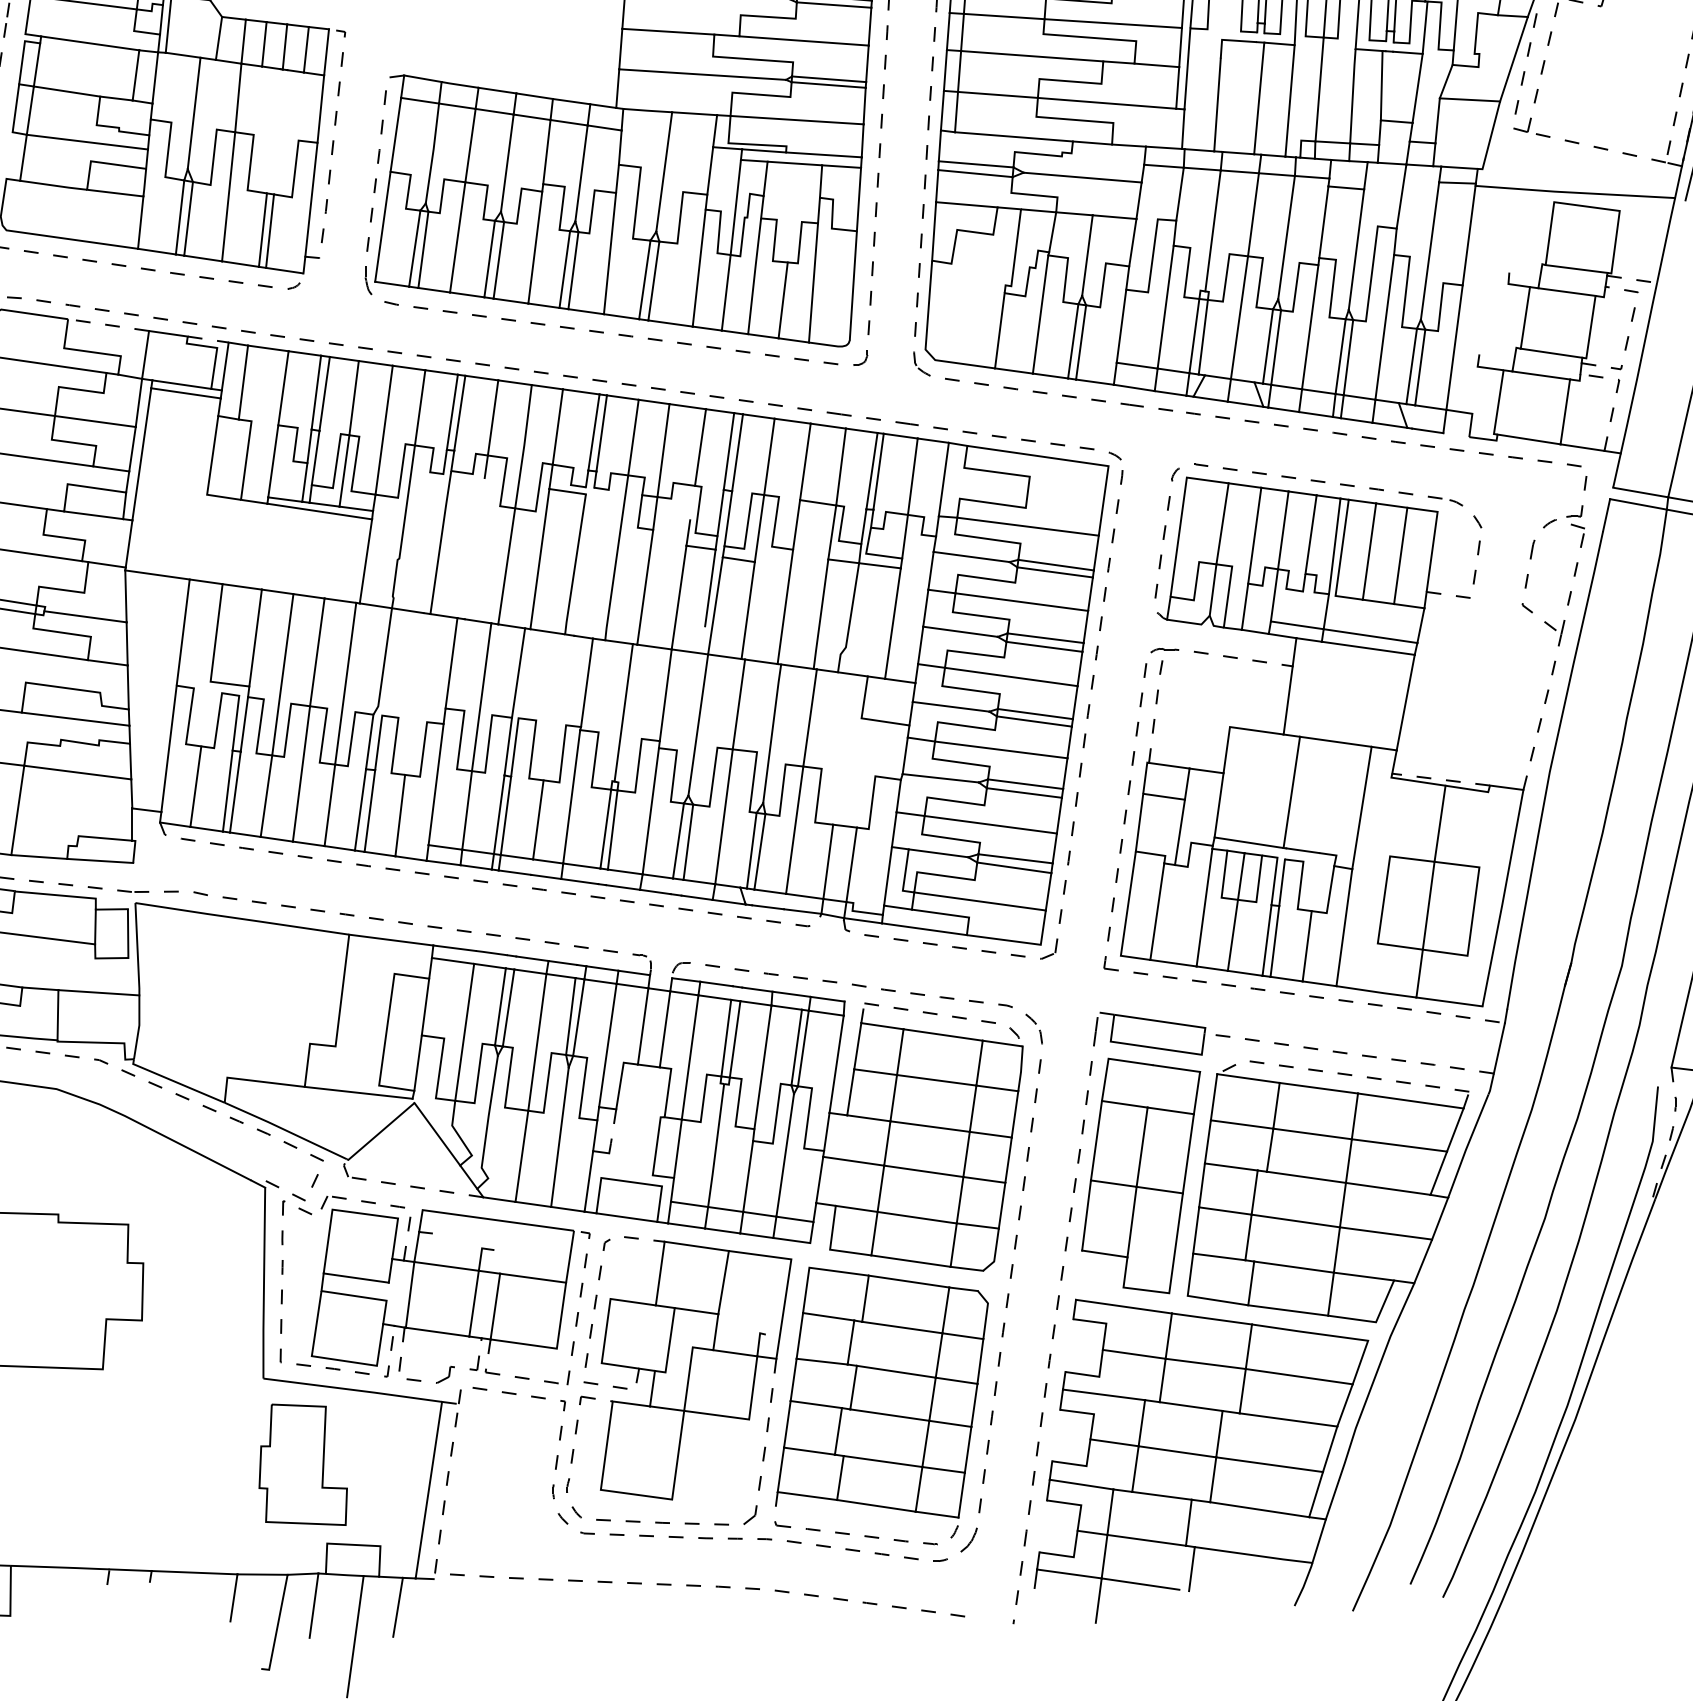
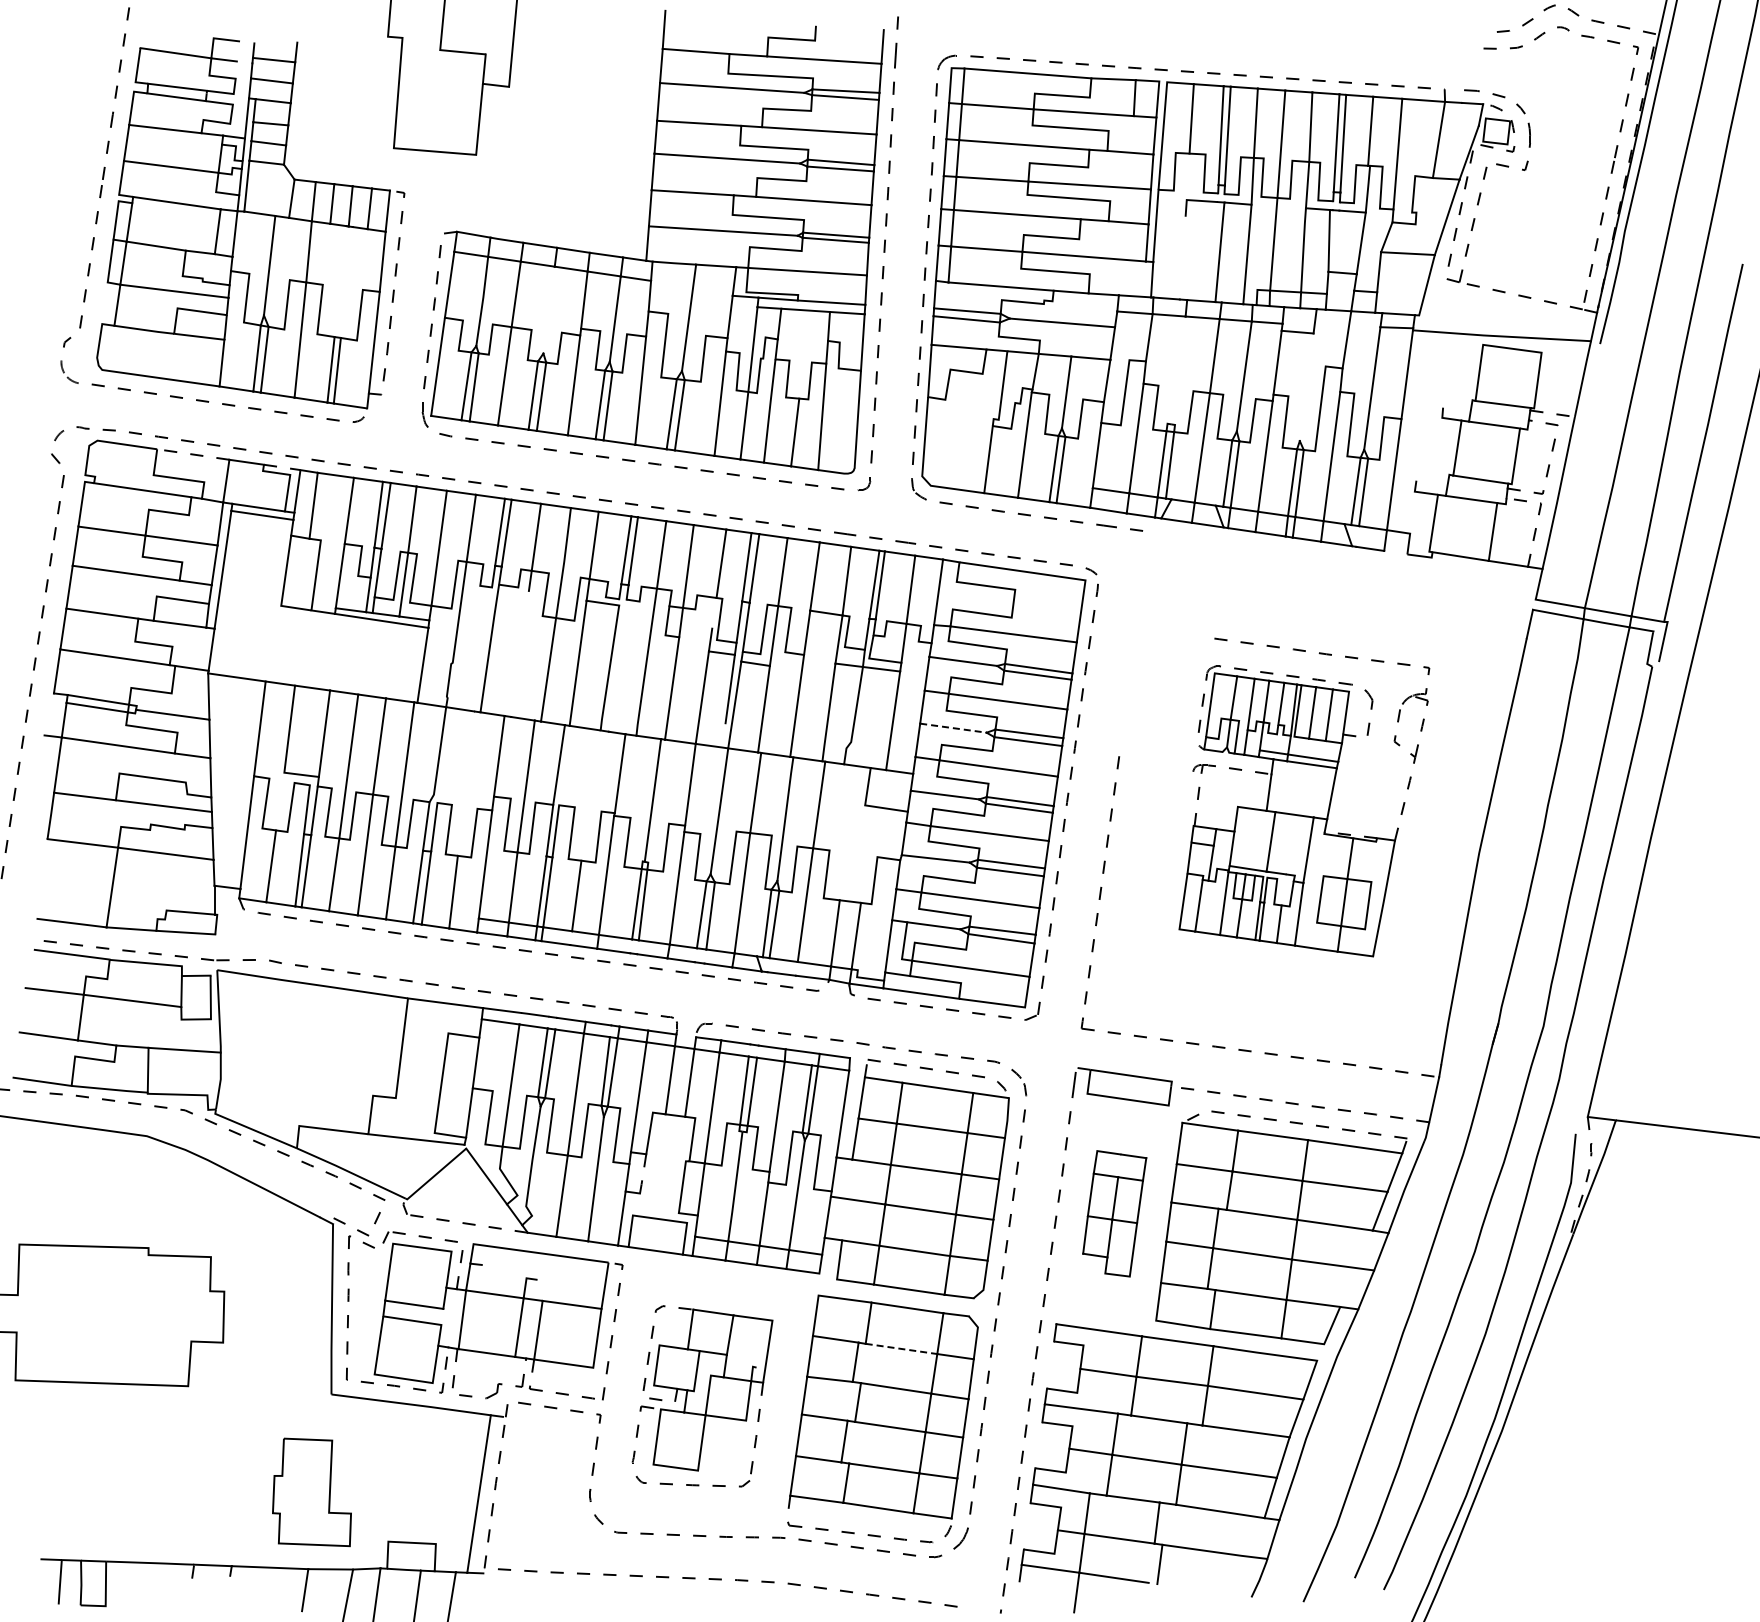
line: (1217, 104) -> (1182, 257), removed
line: (506, 162) -> (548, 309), removed
line: (1212, 230) -> (1178, 370), removed
line: (1356, 249) -> (1306, 387), removed
line: (960, 632) -> (953, 728), solid -> dashed
part: (1352, 709) -> (1303, 797), size x0.6
part: (1141, 1175) -> (1114, 1213), size x0.6
line: (903, 1328) -> (902, 1349), solid -> dashed
part: (679, 1380) -> (702, 1396), size x0.7
part: (302, 1464) -> (311, 1492), moved

